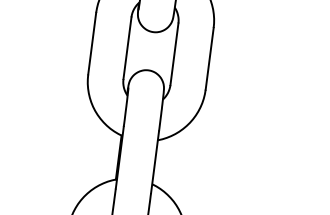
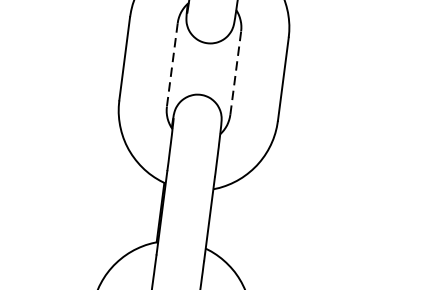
line: (127, 48) -> (172, 65), solid -> dashed
line: (174, 53) -> (235, 72), solid -> dashed

